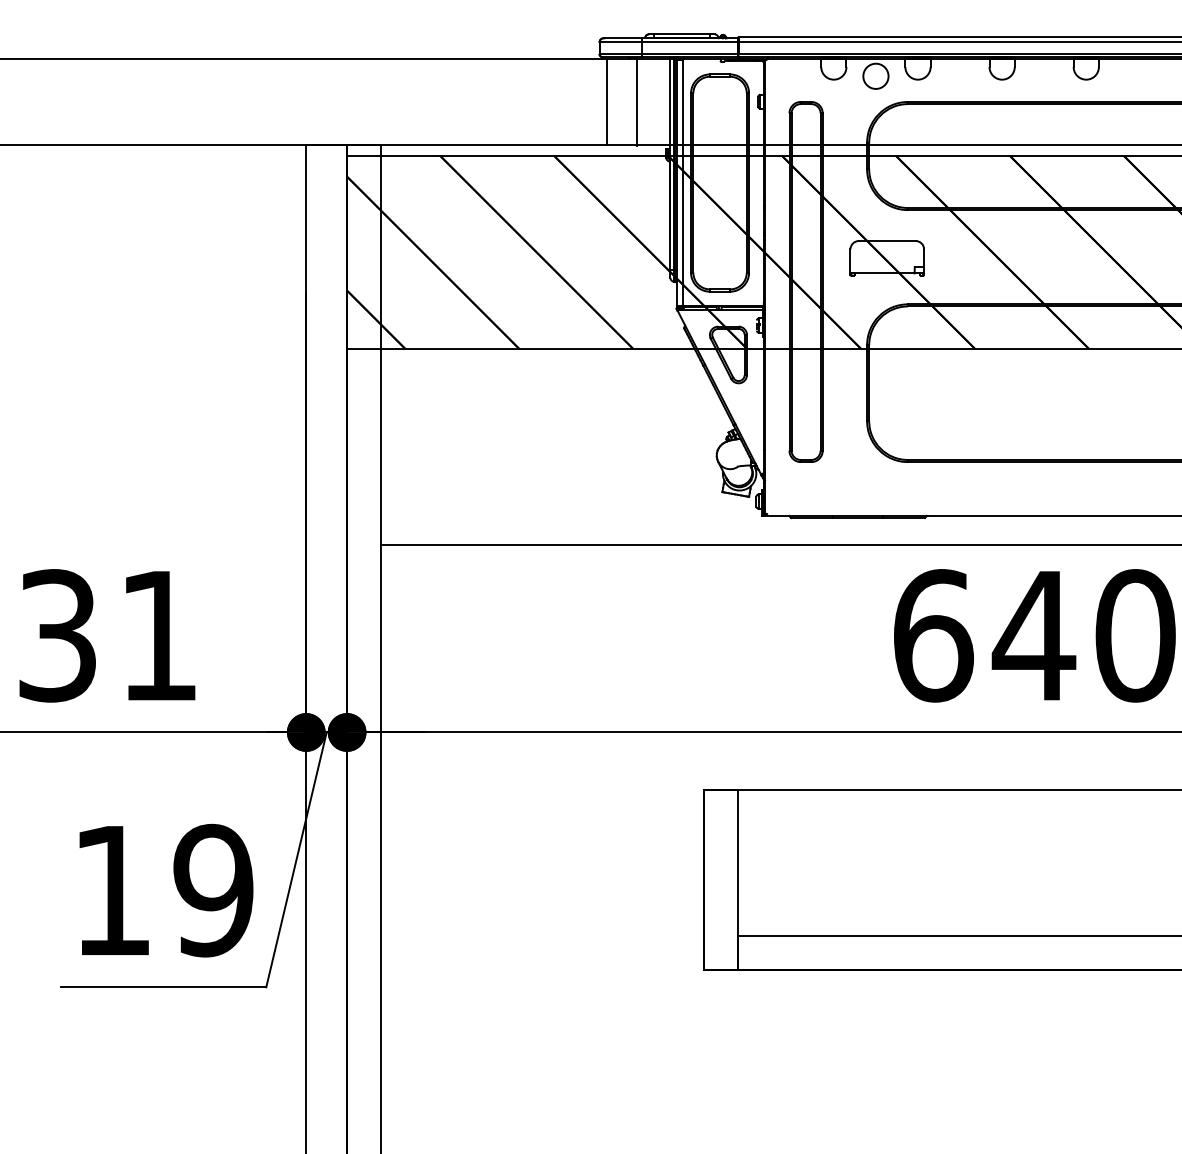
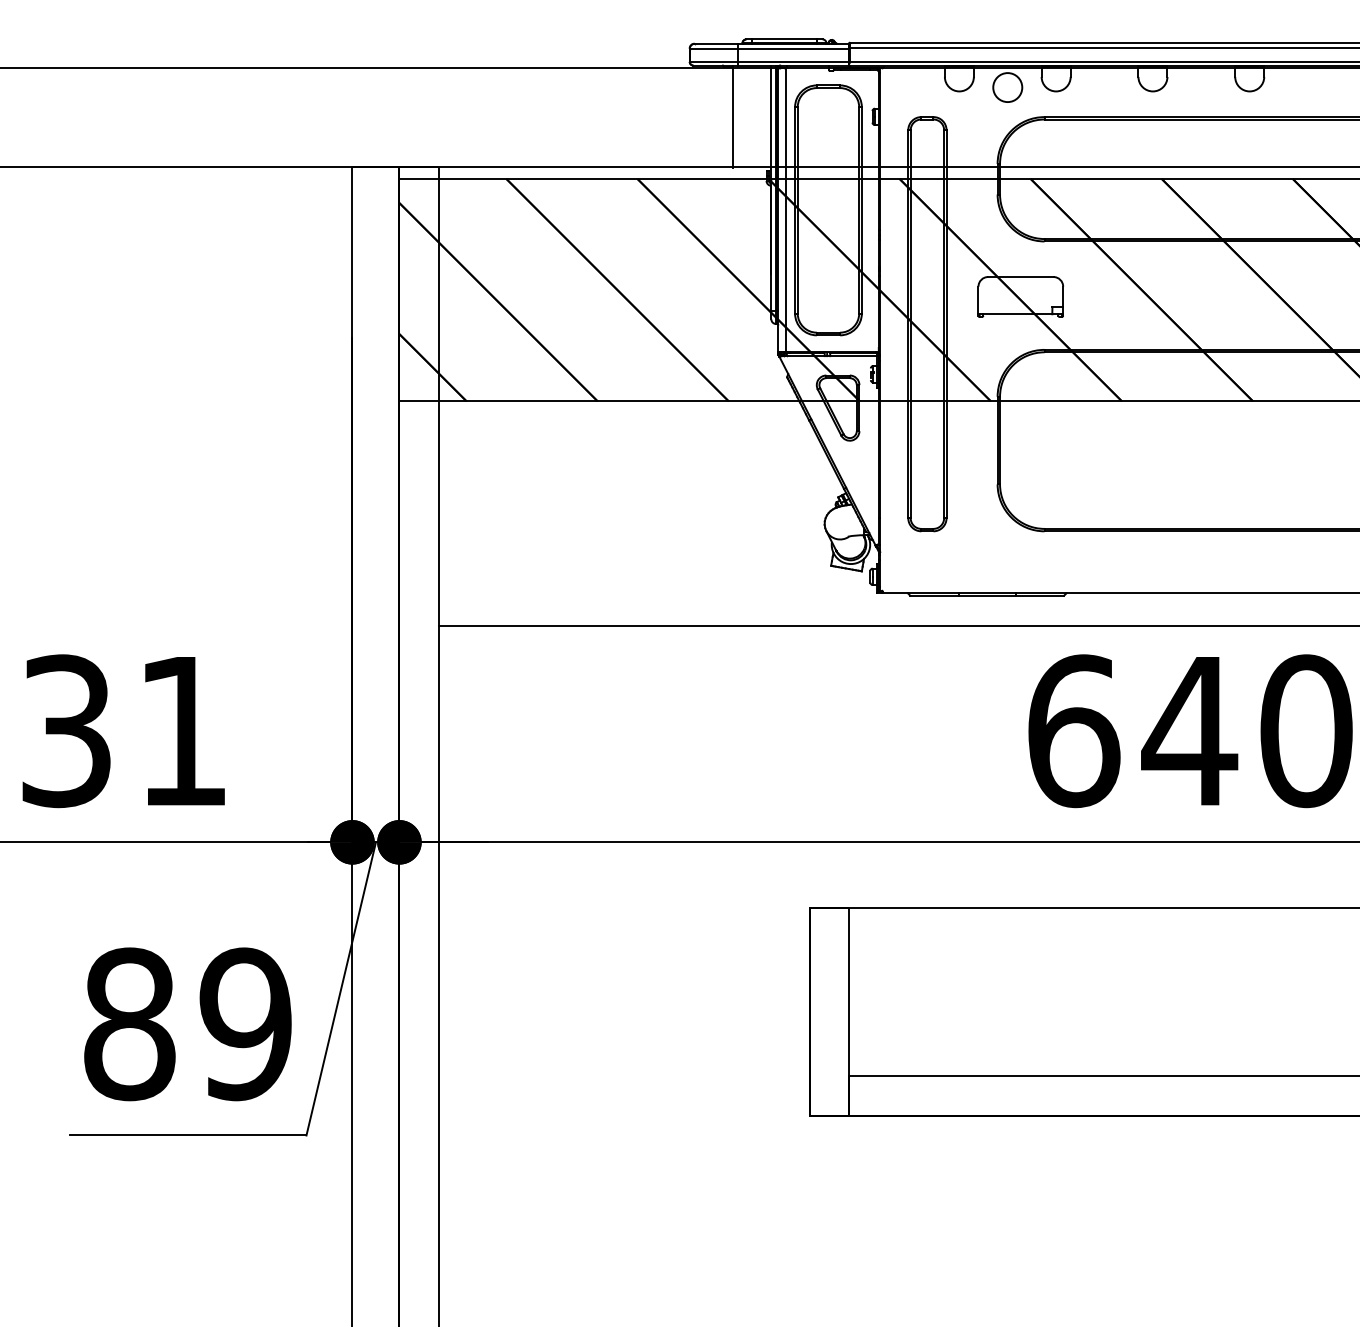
line: (607, 102) -> (698, 117), removed
text: (112, 890) -> (129, 1024), 19 -> 89

